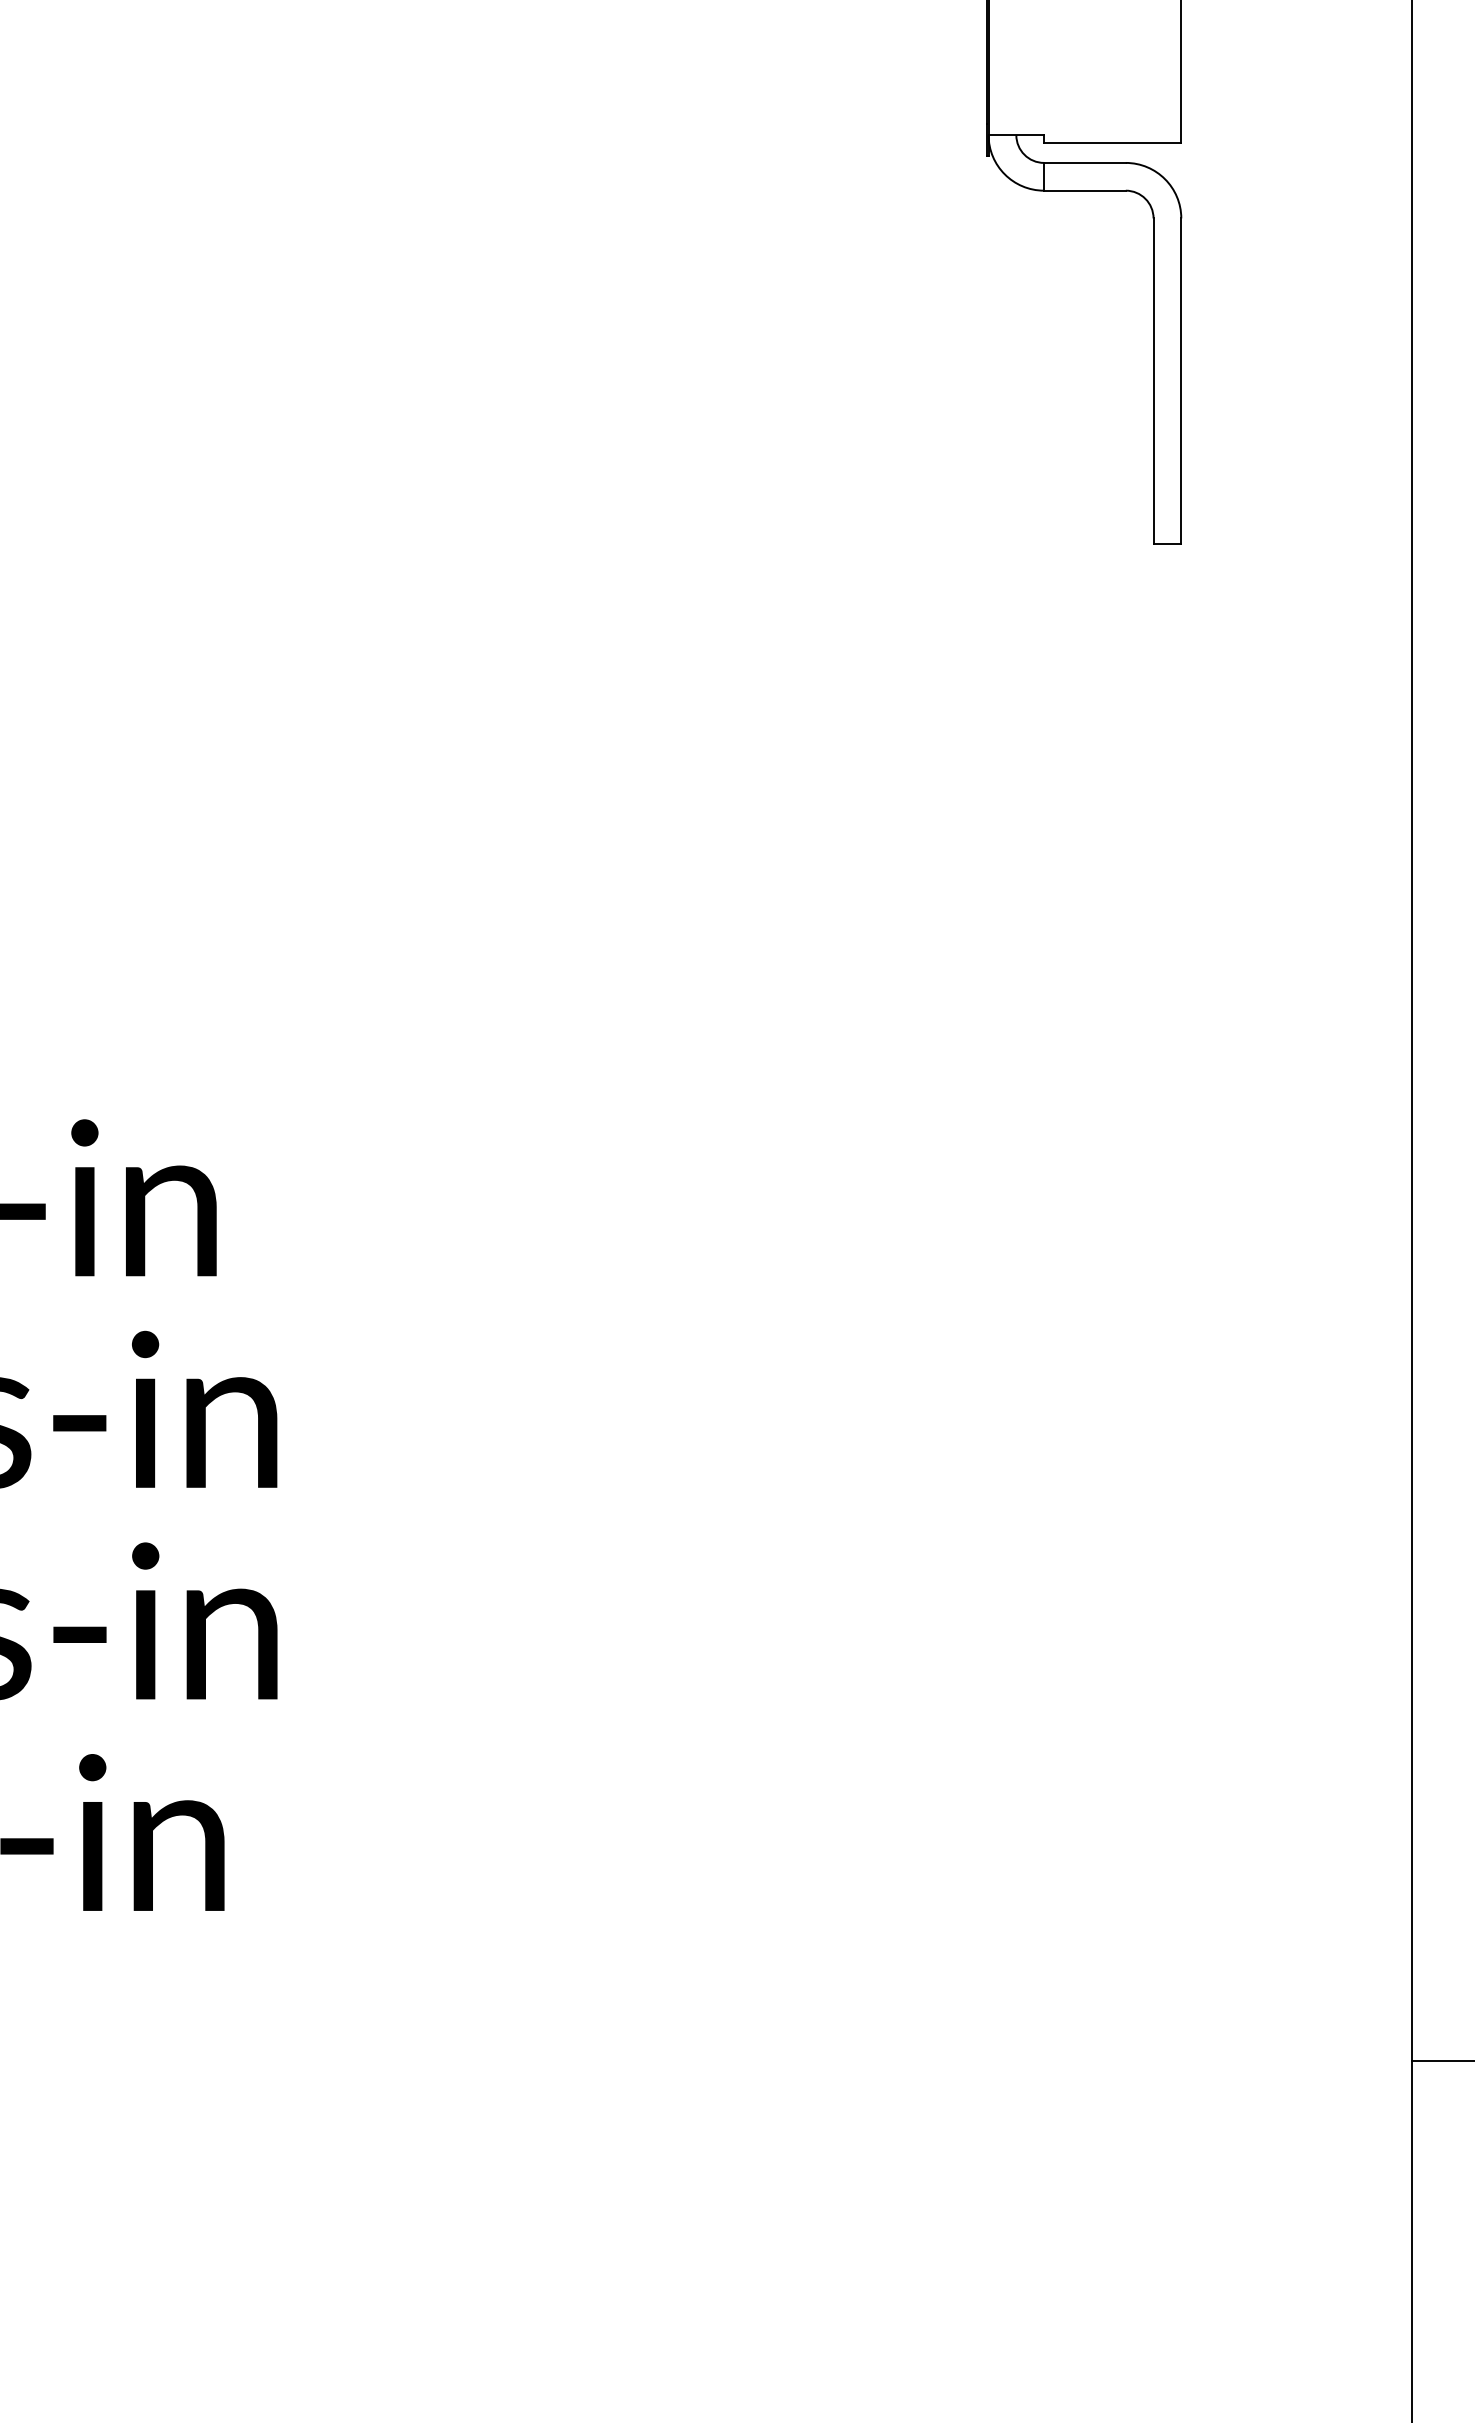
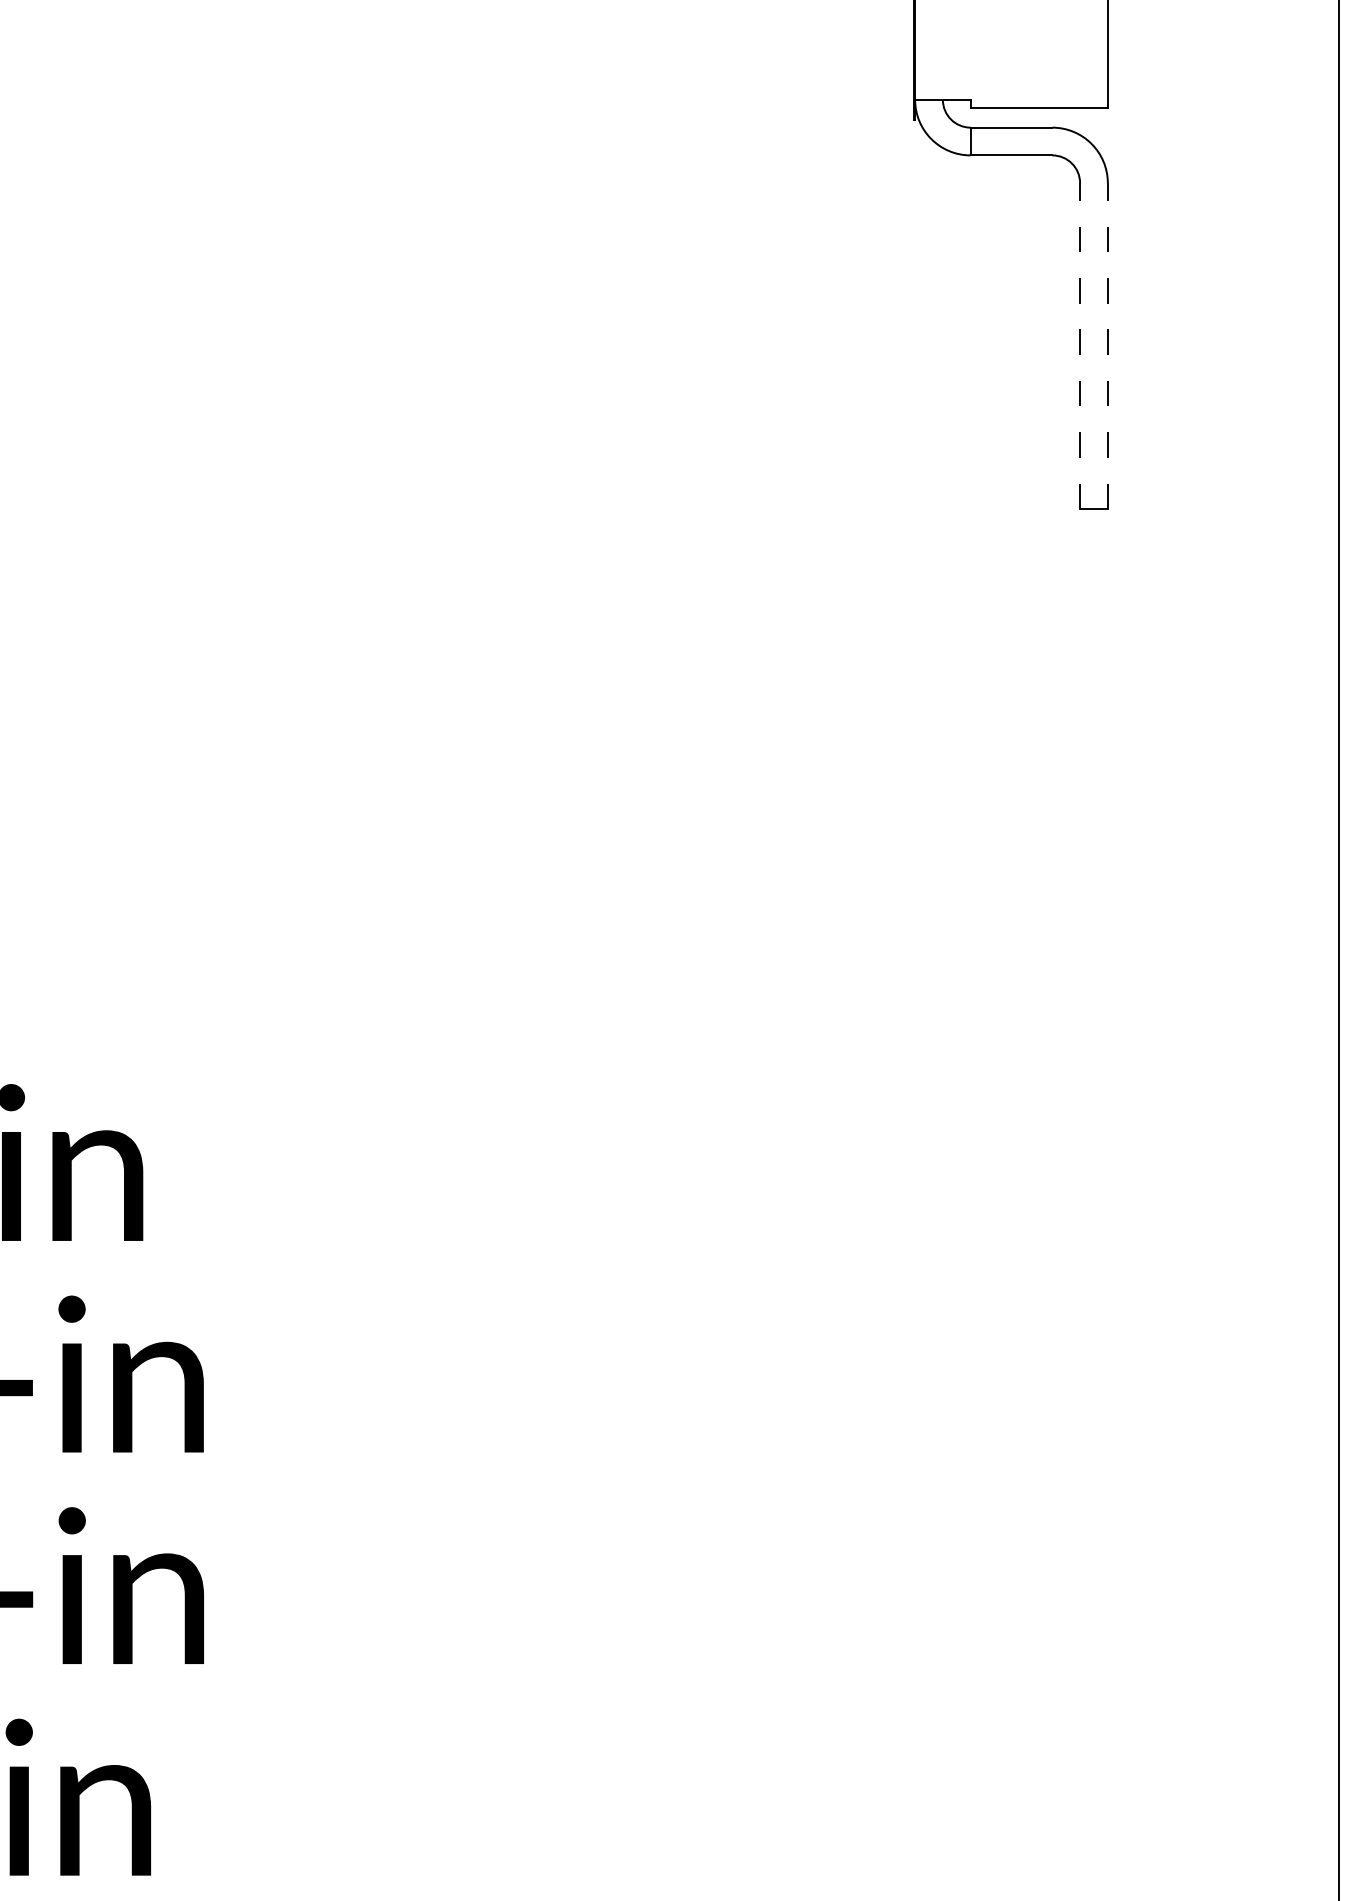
line: (1153, 380) -> (1080, 345), solid -> dashed
line: (1181, 380) -> (1108, 345), solid -> dashed

